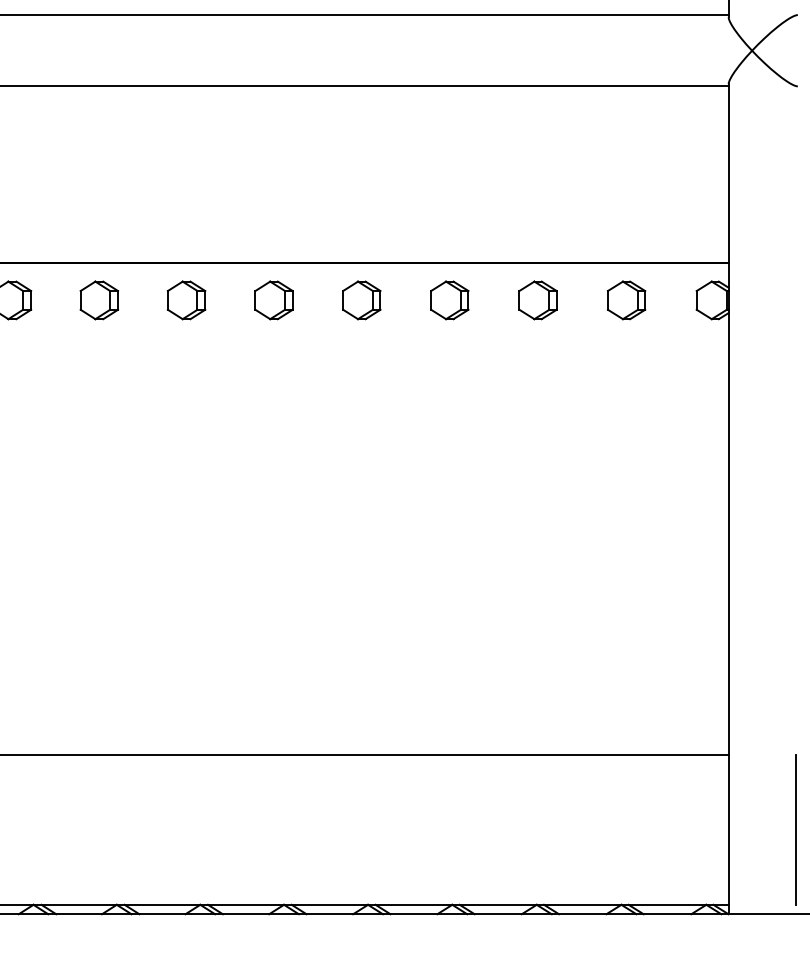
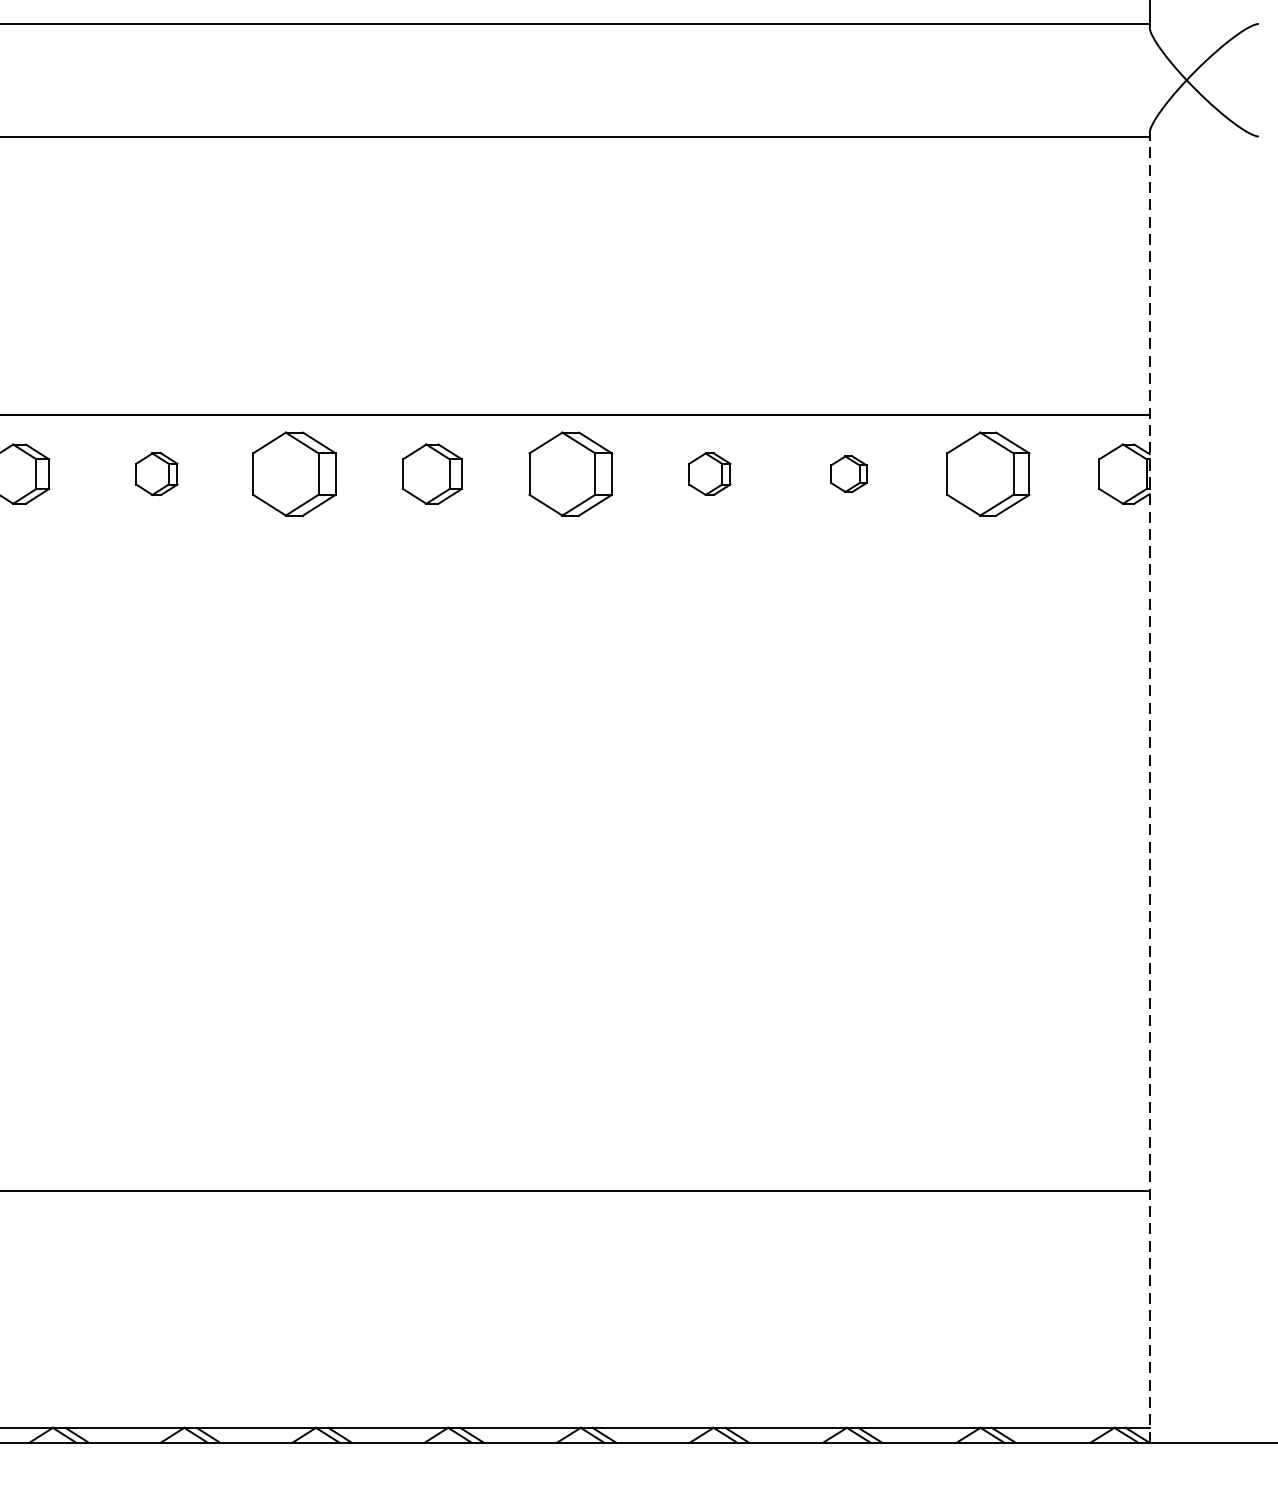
part: (99, 300) -> (156, 474), size x0.7
part: (186, 300) -> (294, 474), size x1.4
part: (361, 300) -> (570, 474), size x1.4
part: (449, 300) -> (709, 474), size x0.7
part: (537, 300) -> (848, 474), size x0.6
part: (626, 300) -> (988, 474), size x1.4
line: (728, 499) -> (1149, 788), solid -> dashed
line: (795, 829) -> (1255, 1308), removed

